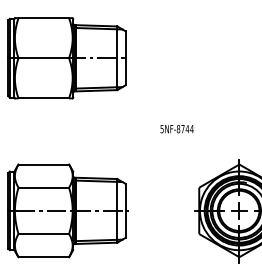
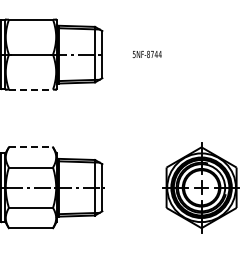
line: (44, 98) -> (31, 89), solid -> dashed
text: (176, 129) -> (146, 54), moved
line: (44, 164) -> (31, 147), solid -> dashed

